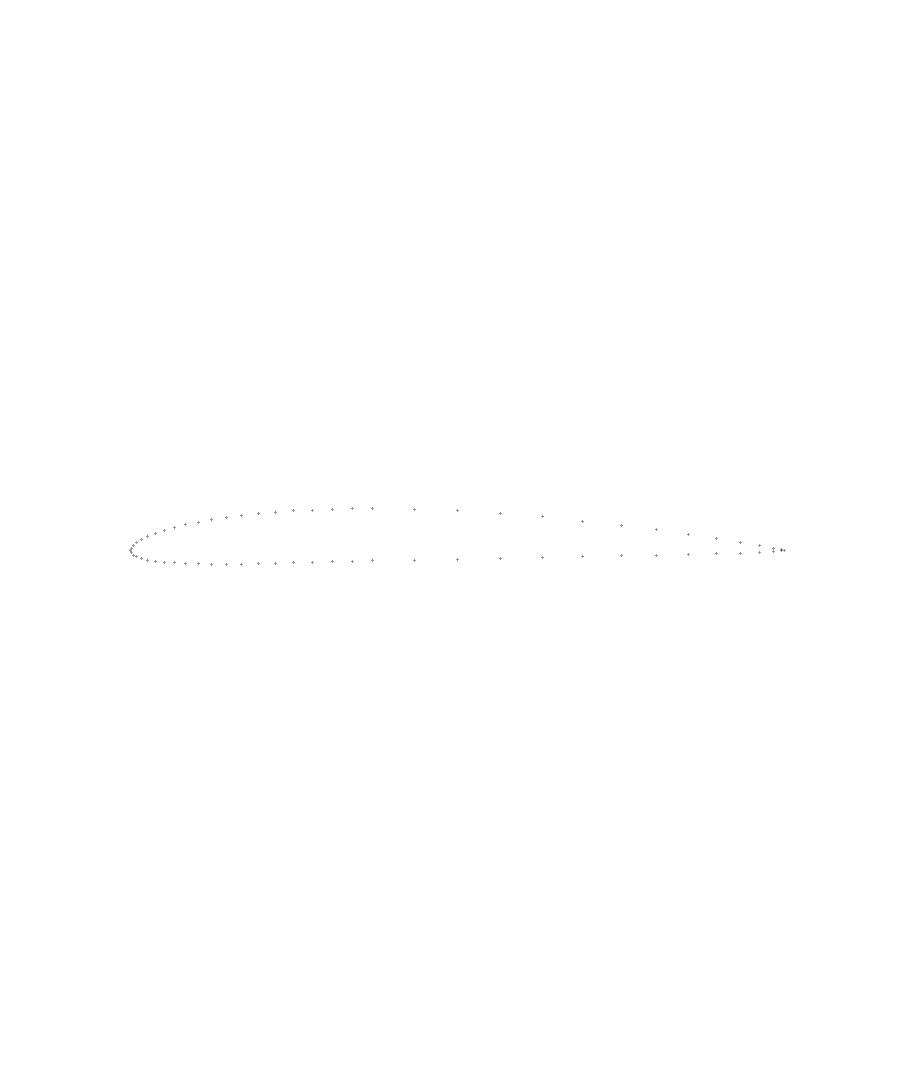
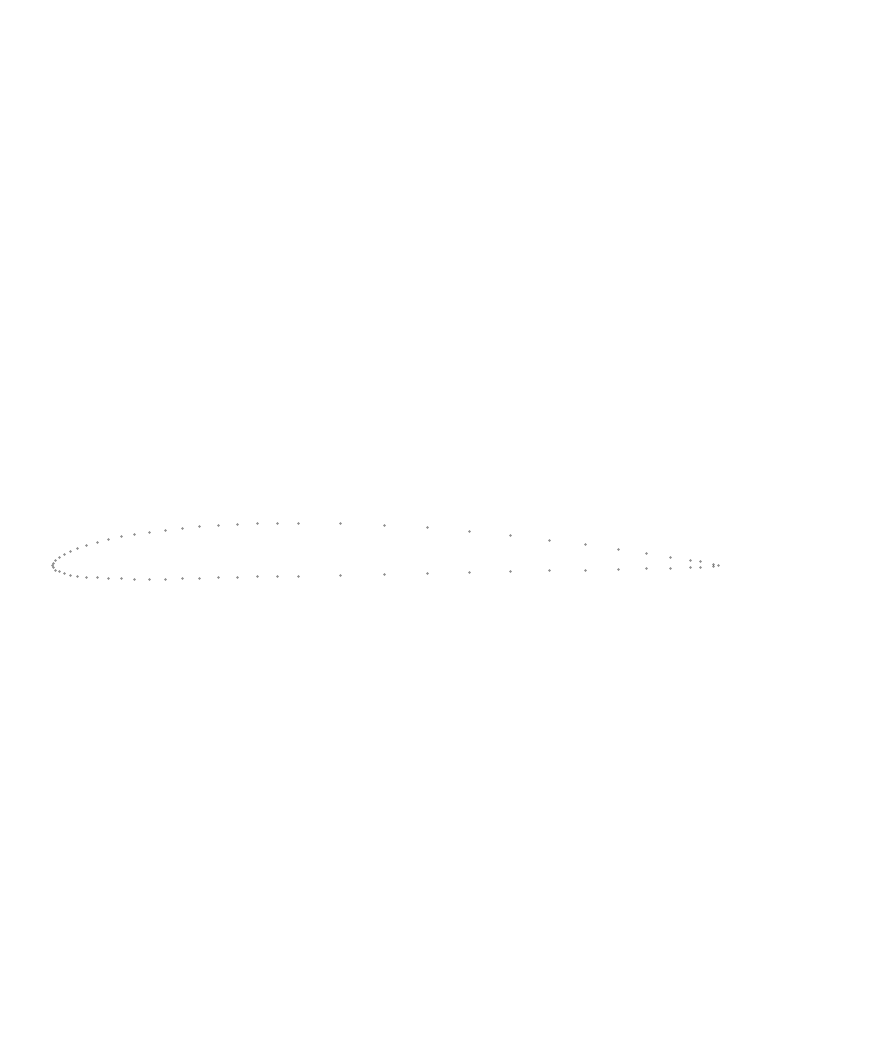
part: (778, 549) -> (709, 564), size x1.6

